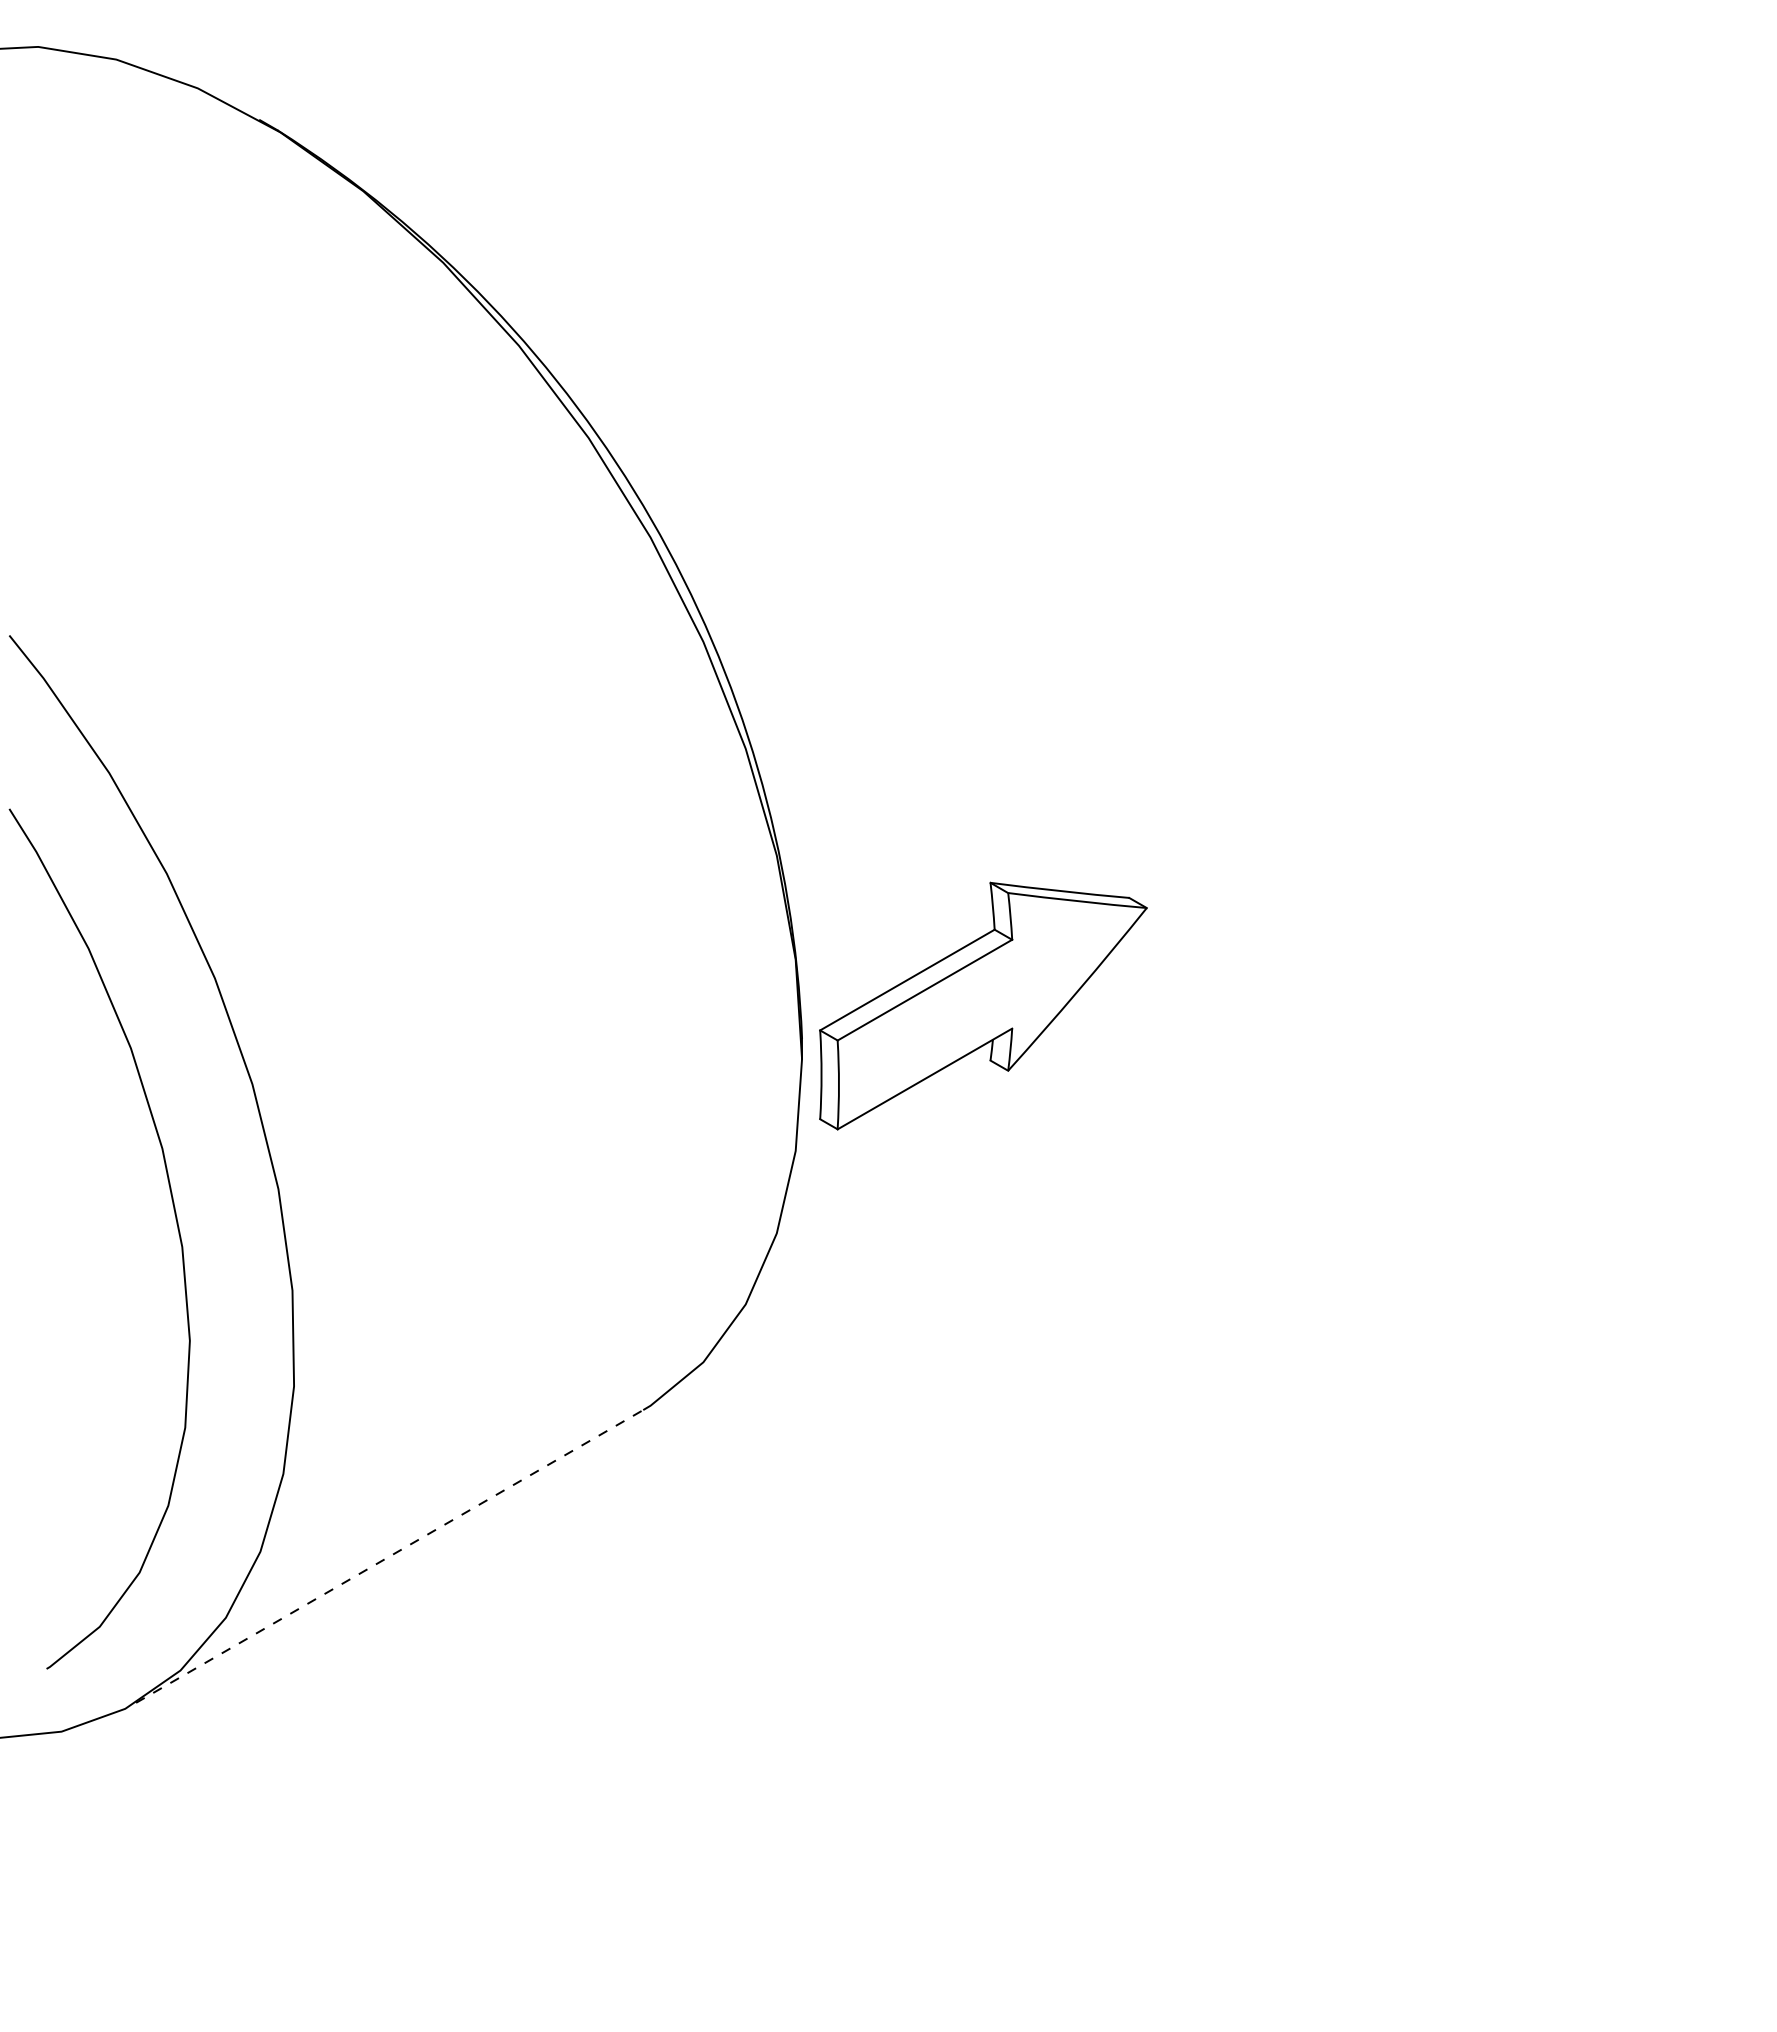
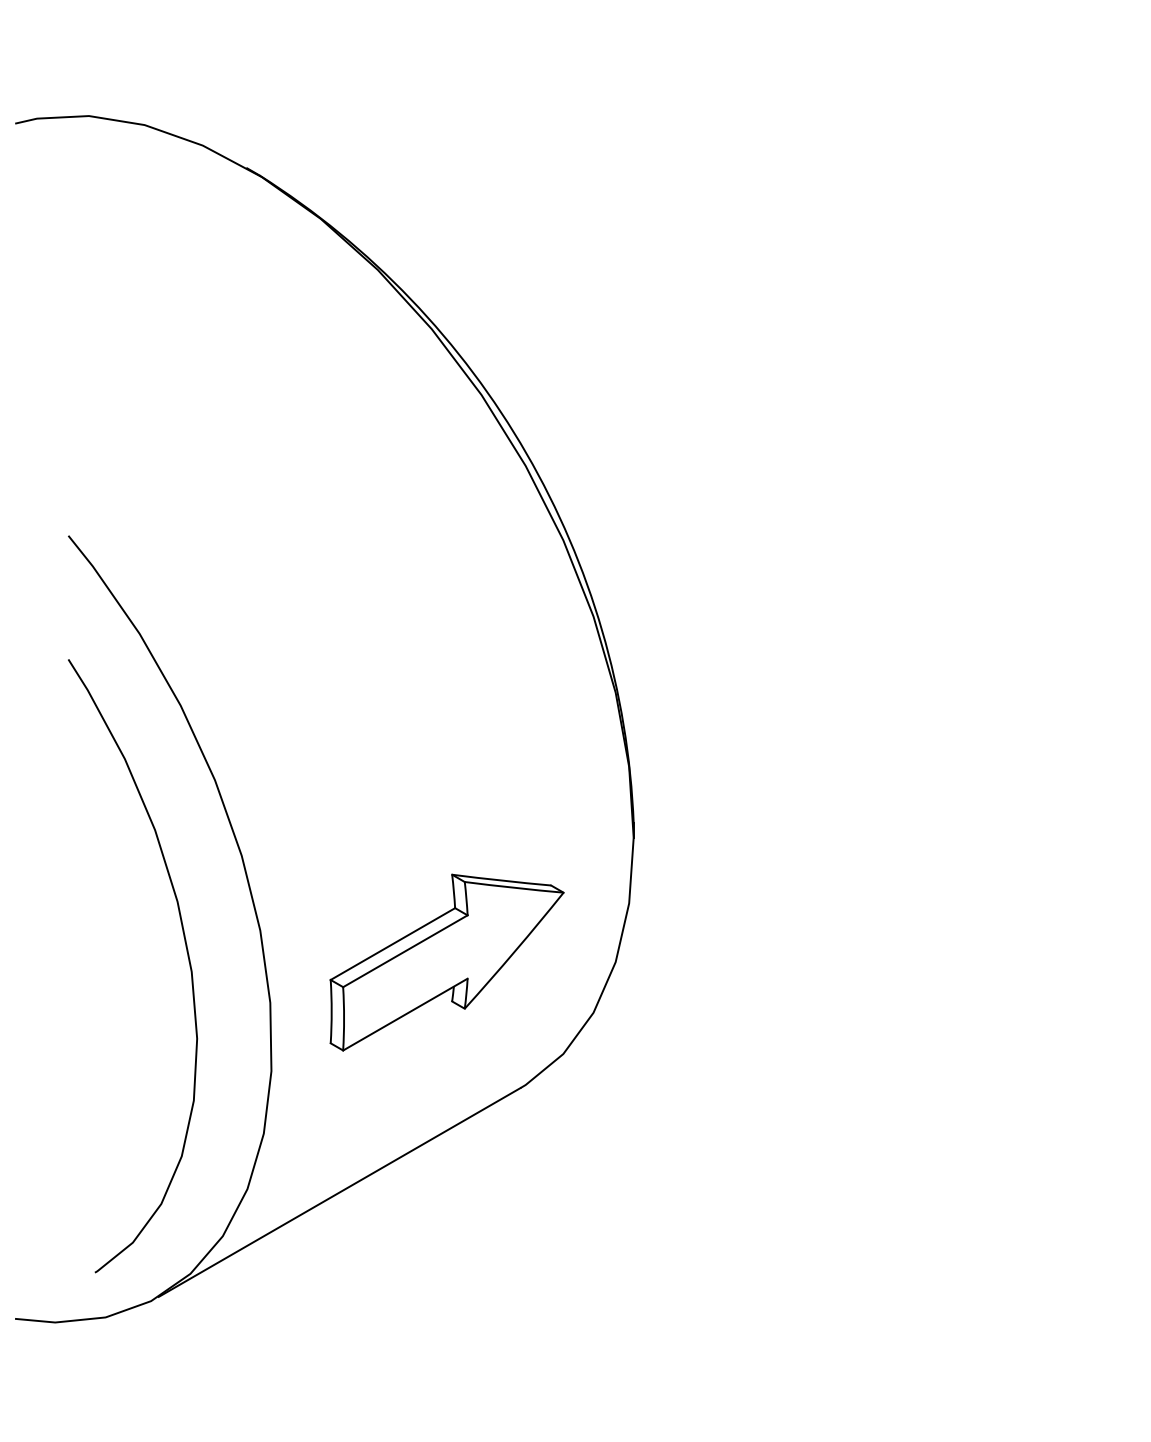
part: (983, 1005) -> (447, 962), moved
line: (389, 1556) -> (339, 1192), dashed -> solid

